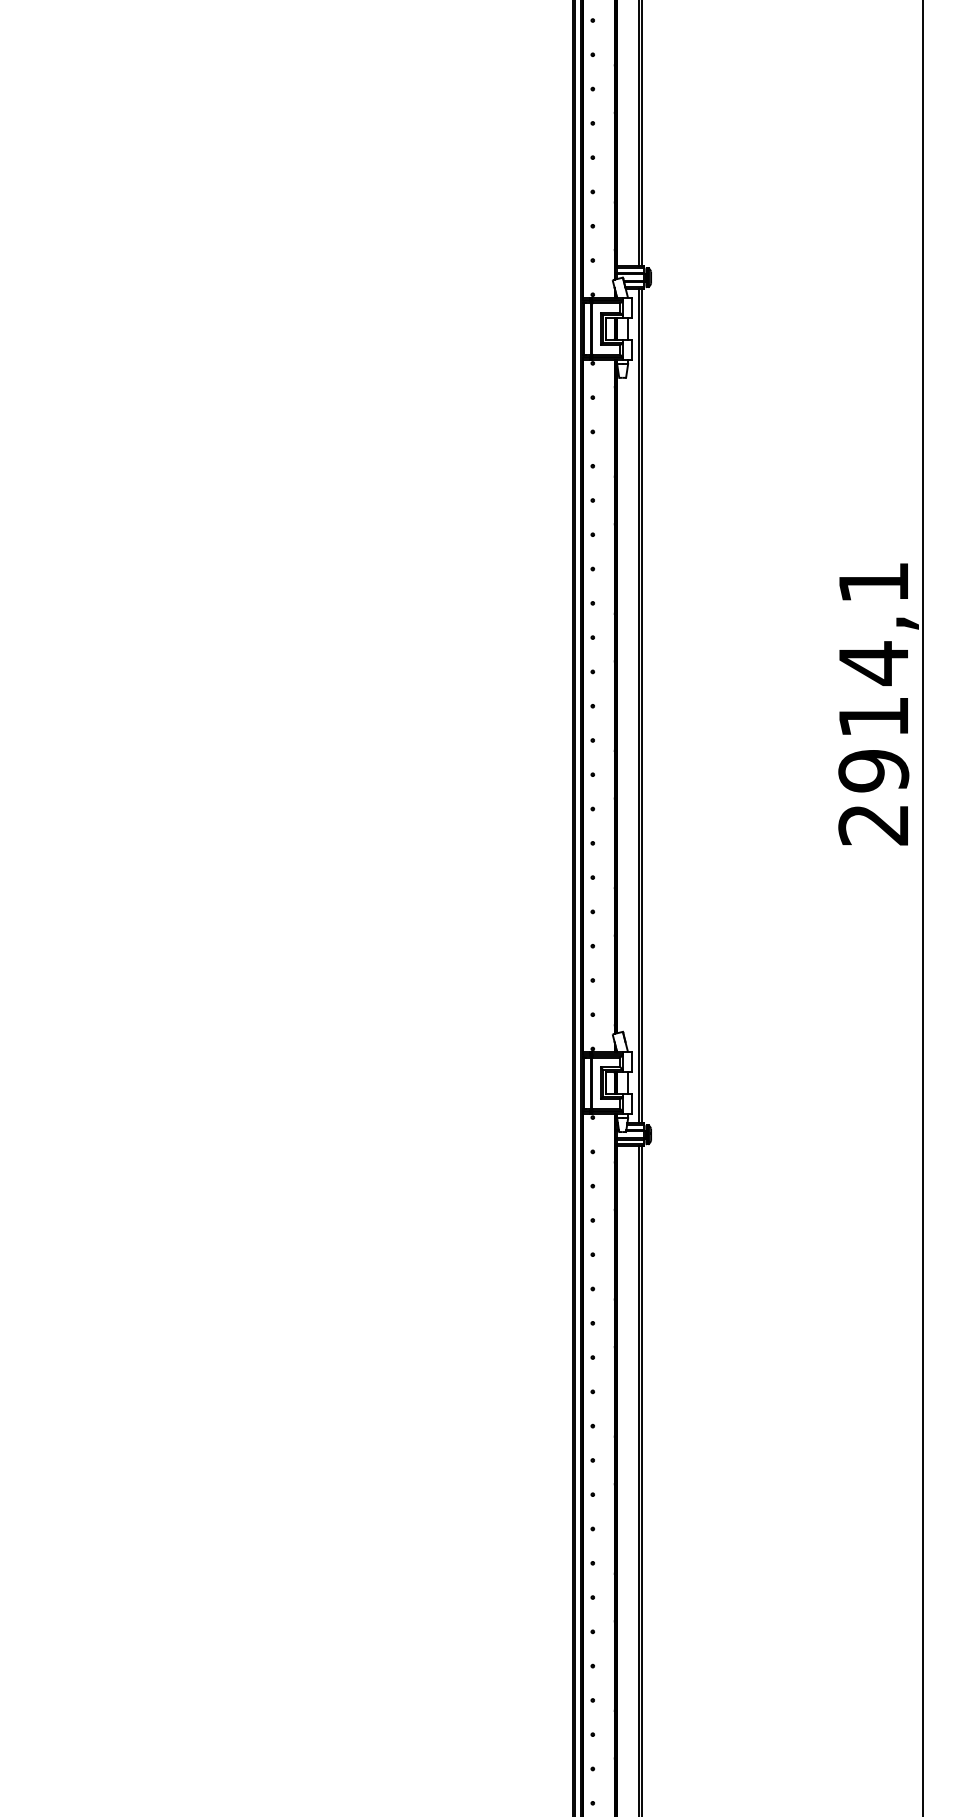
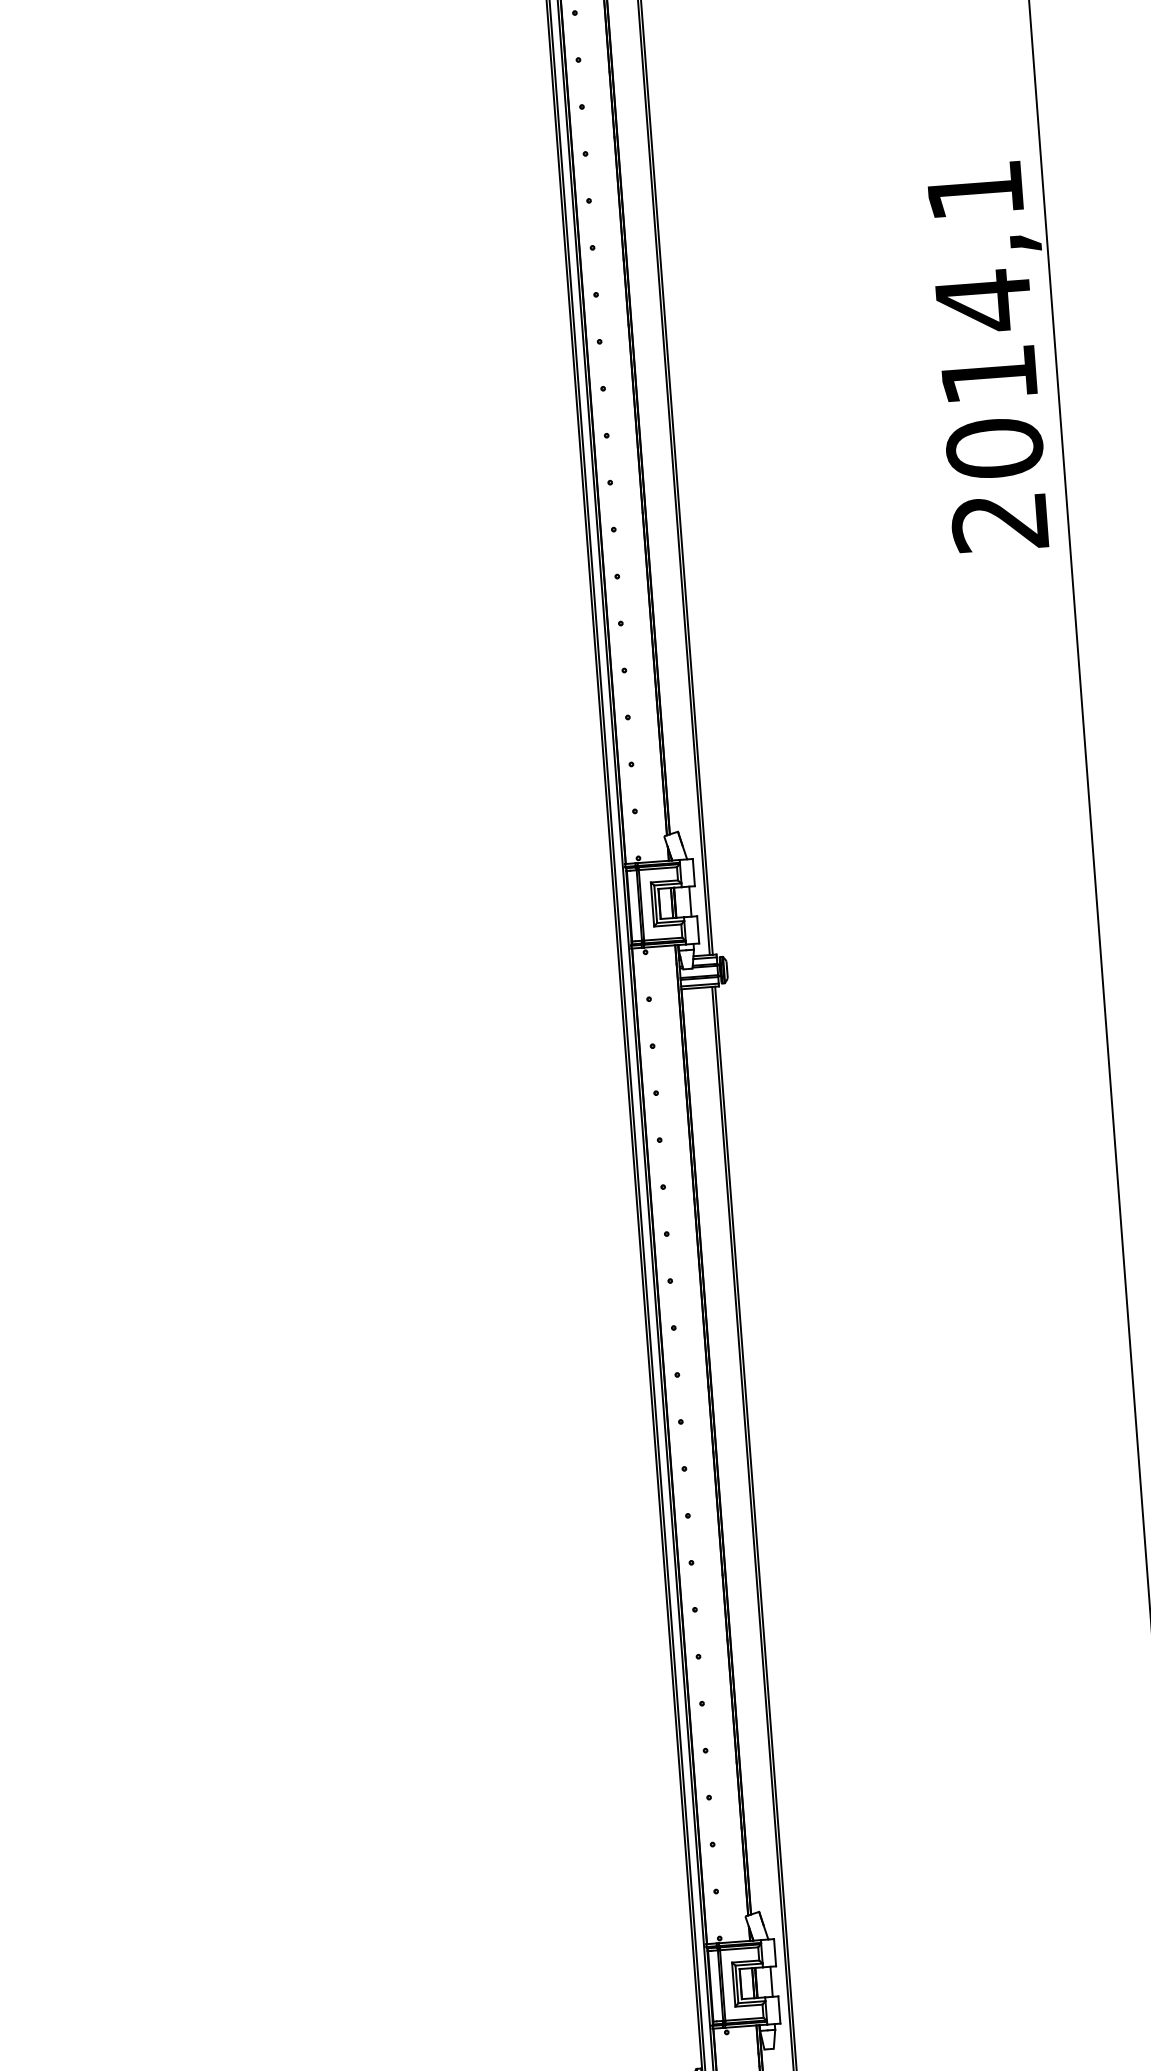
text: (873, 770) -> (994, 447), 2914,1 -> 2014,1

